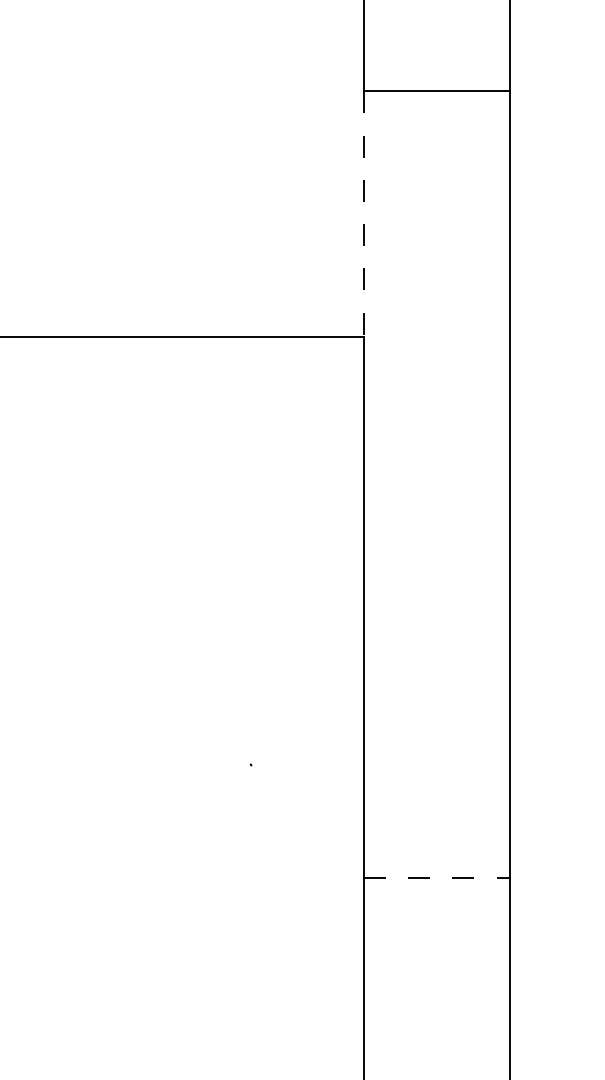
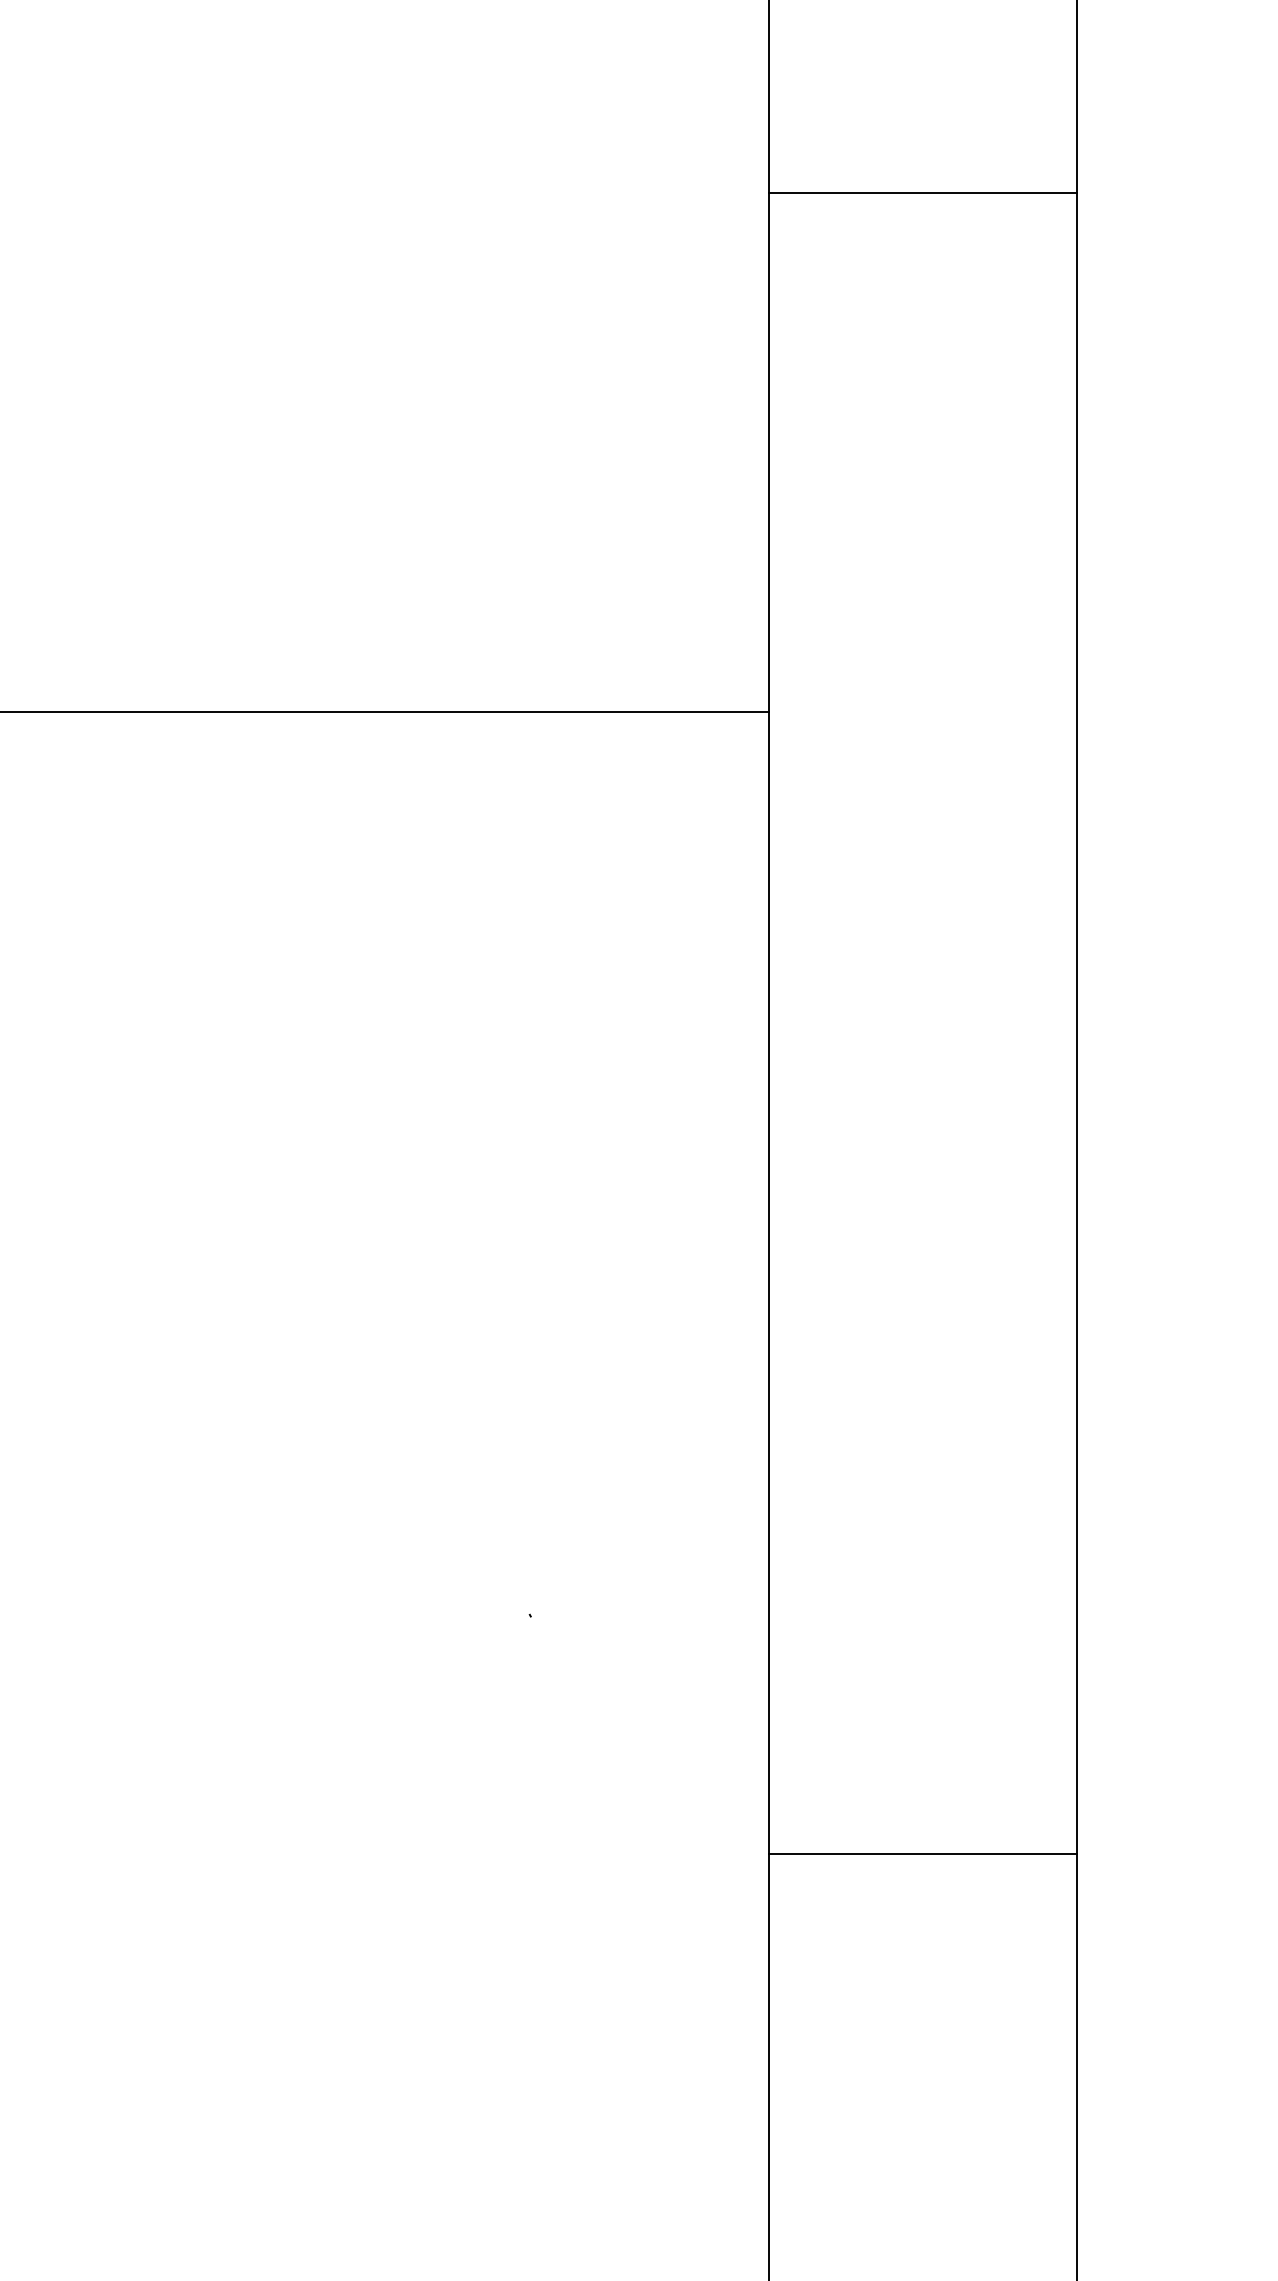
line: (363, 214) -> (767, 452), dashed -> solid
line: (437, 877) -> (924, 1853), dashed -> solid

